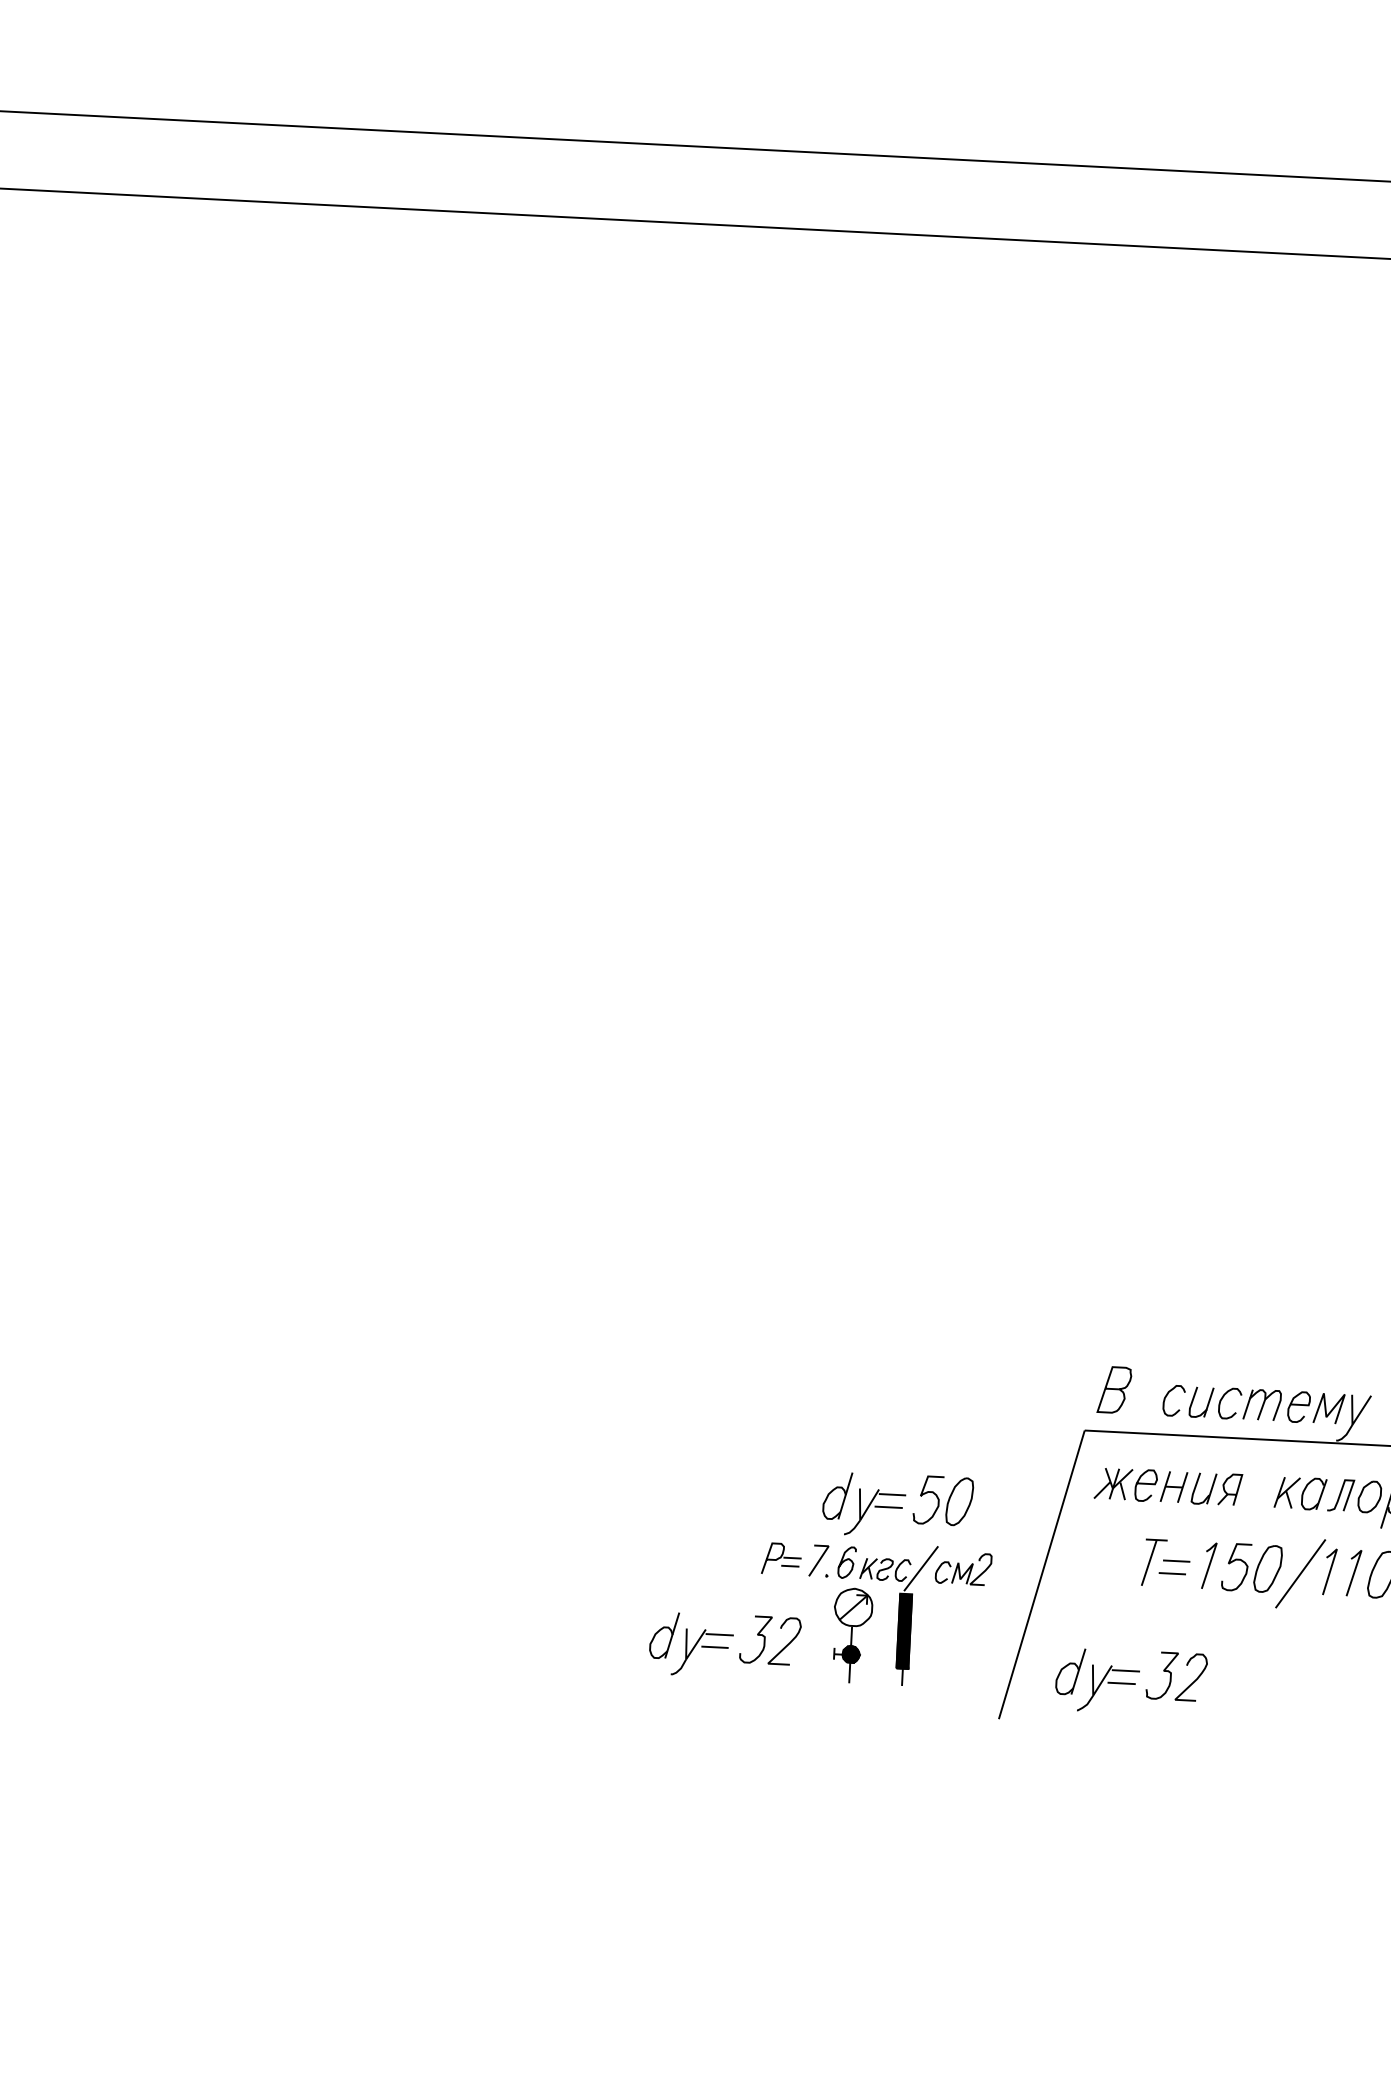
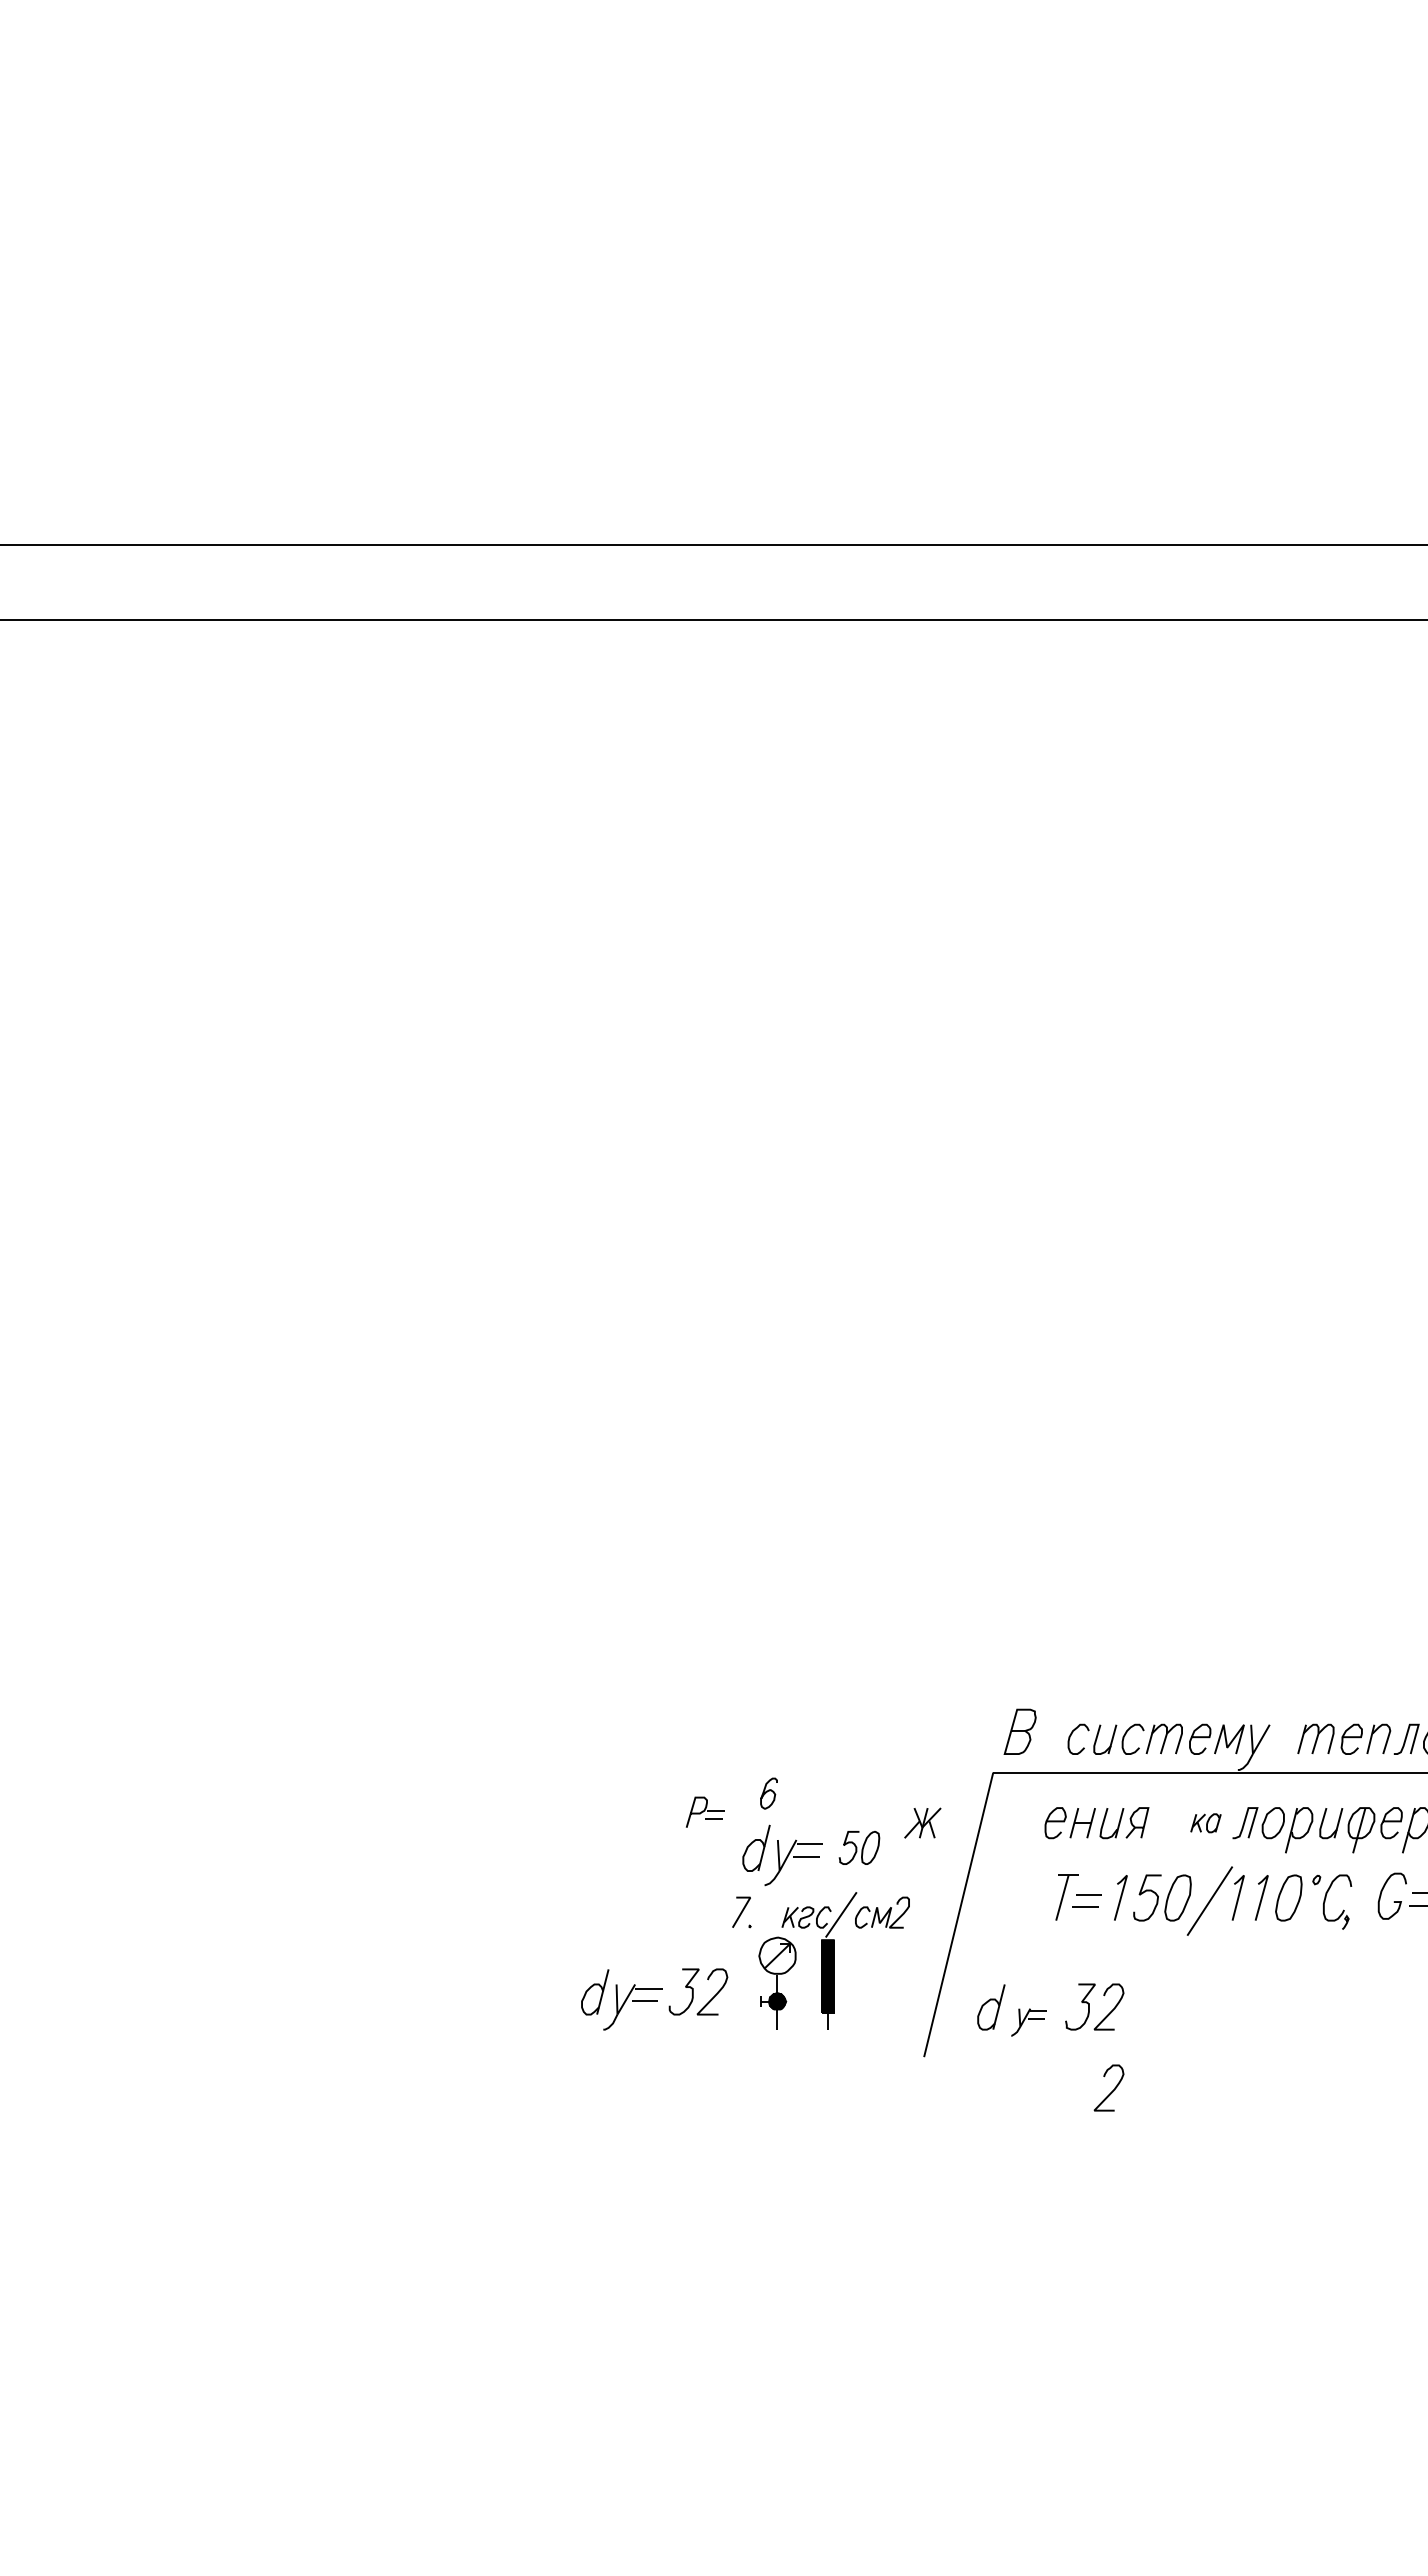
part: (1113, 1483) -> (922, 1822), moved
part: (1300, 1493) -> (1205, 1823), size x0.6
part: (943, 1500) -> (859, 1847), size x0.7
part: (780, 1558) -> (704, 1811), moved
curve: (845, 1561) -> (767, 1792), moved
part: (1107, 1689) -> (1028, 2022), size x0.6
curve: (1190, 1763) -> (1112, 2090), added

